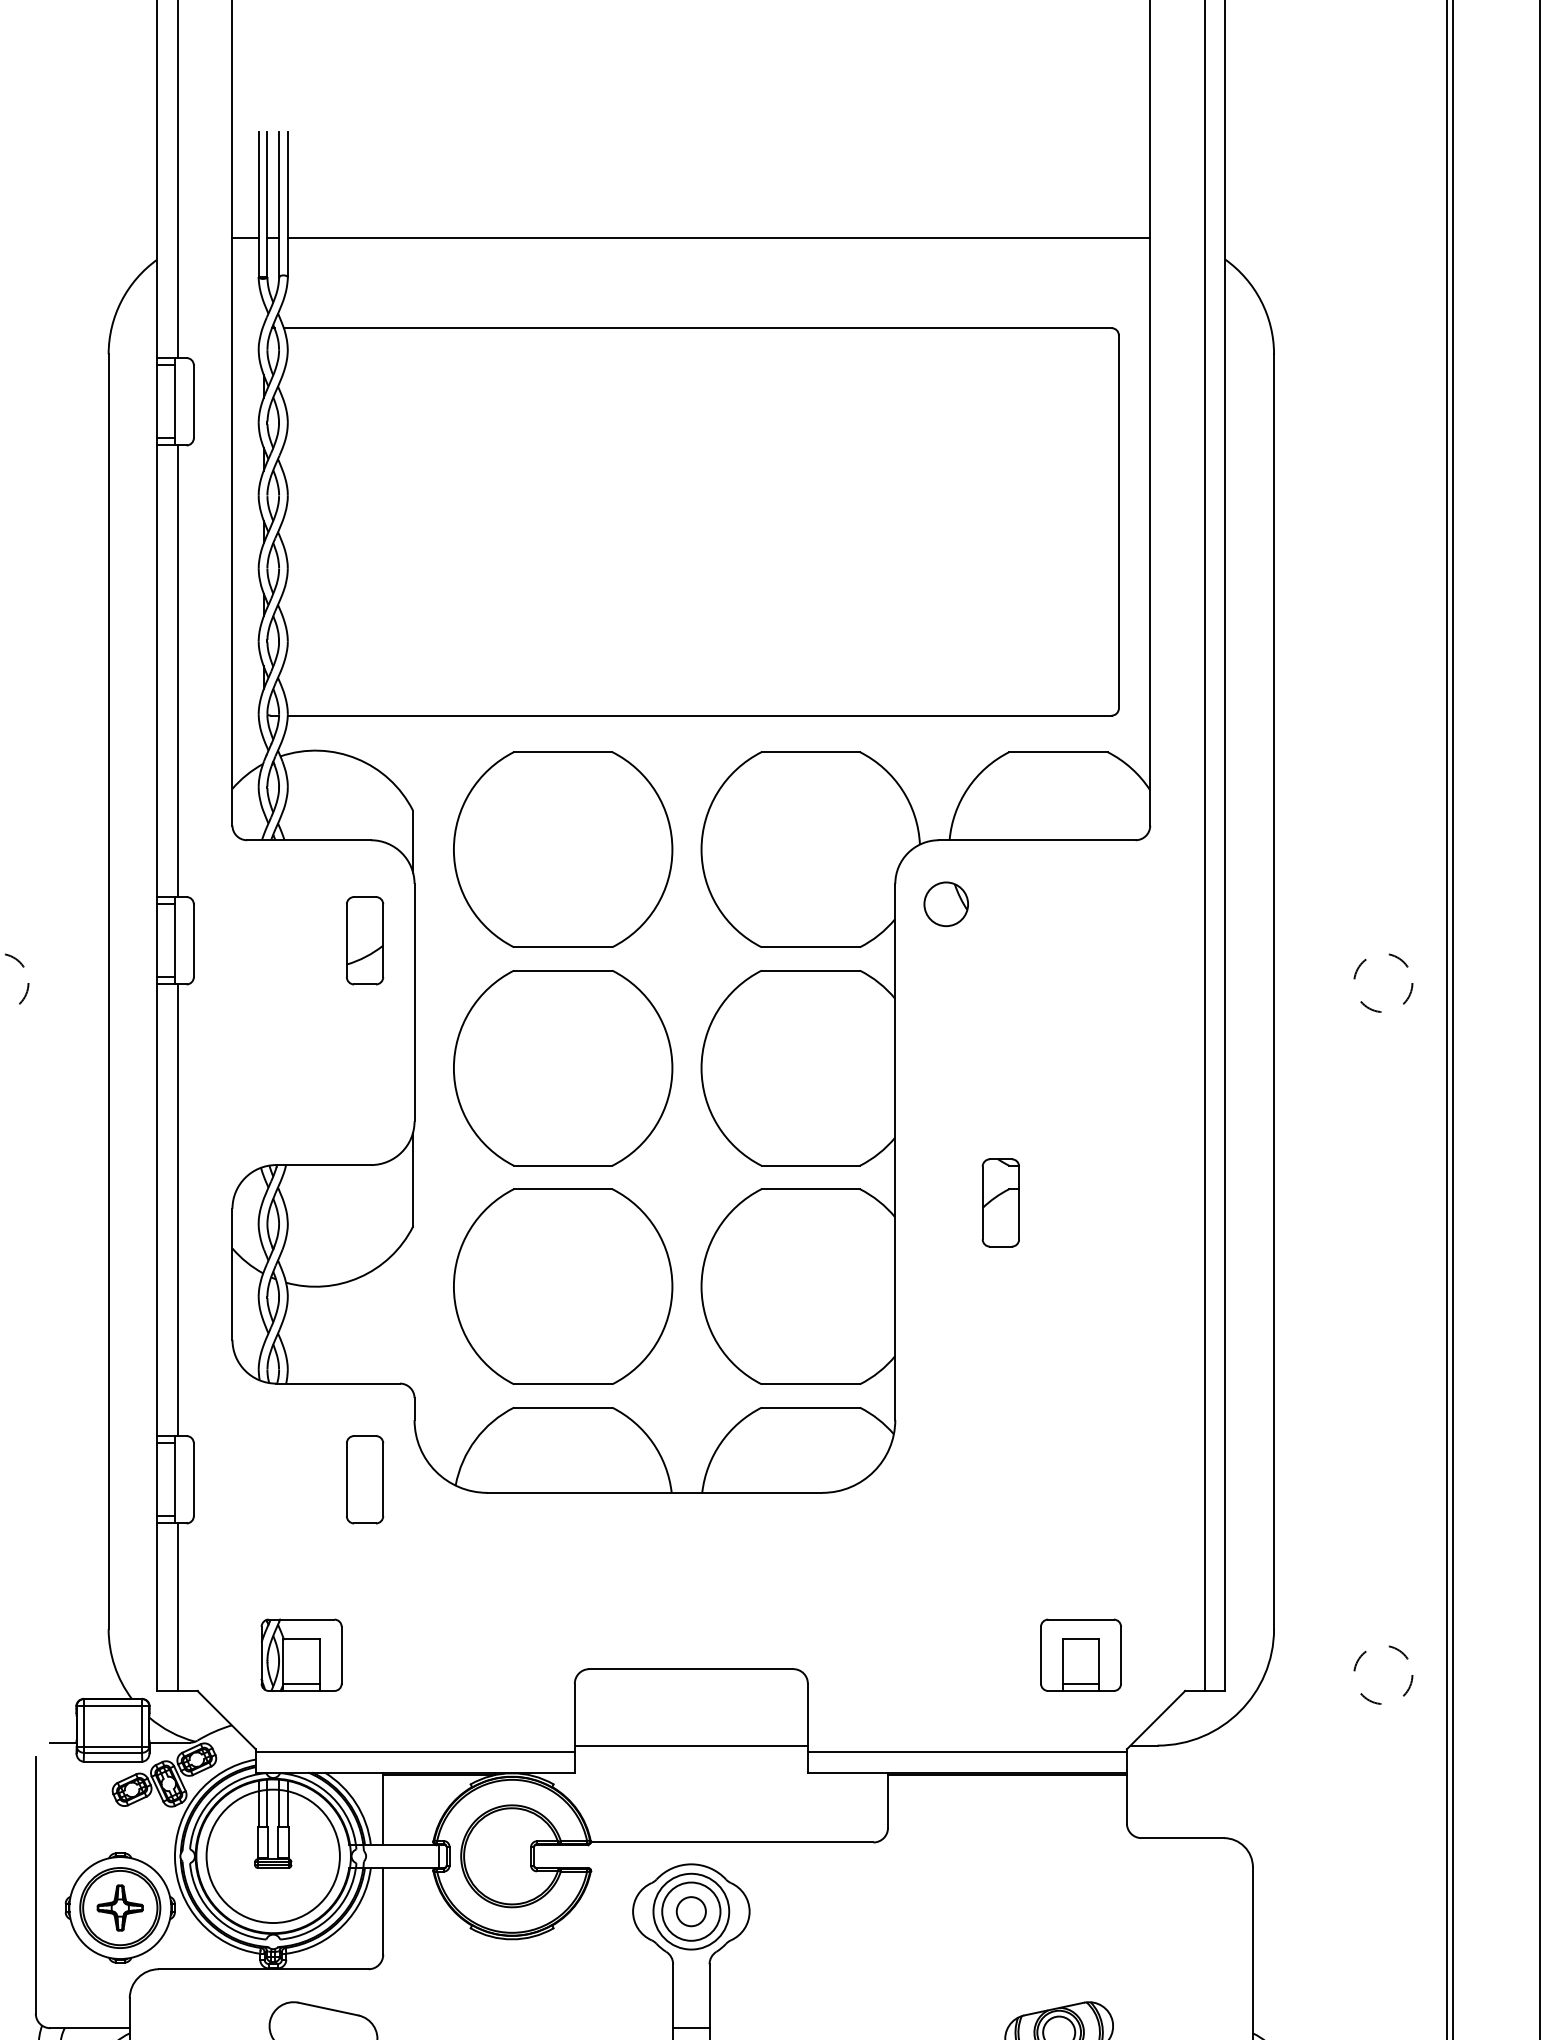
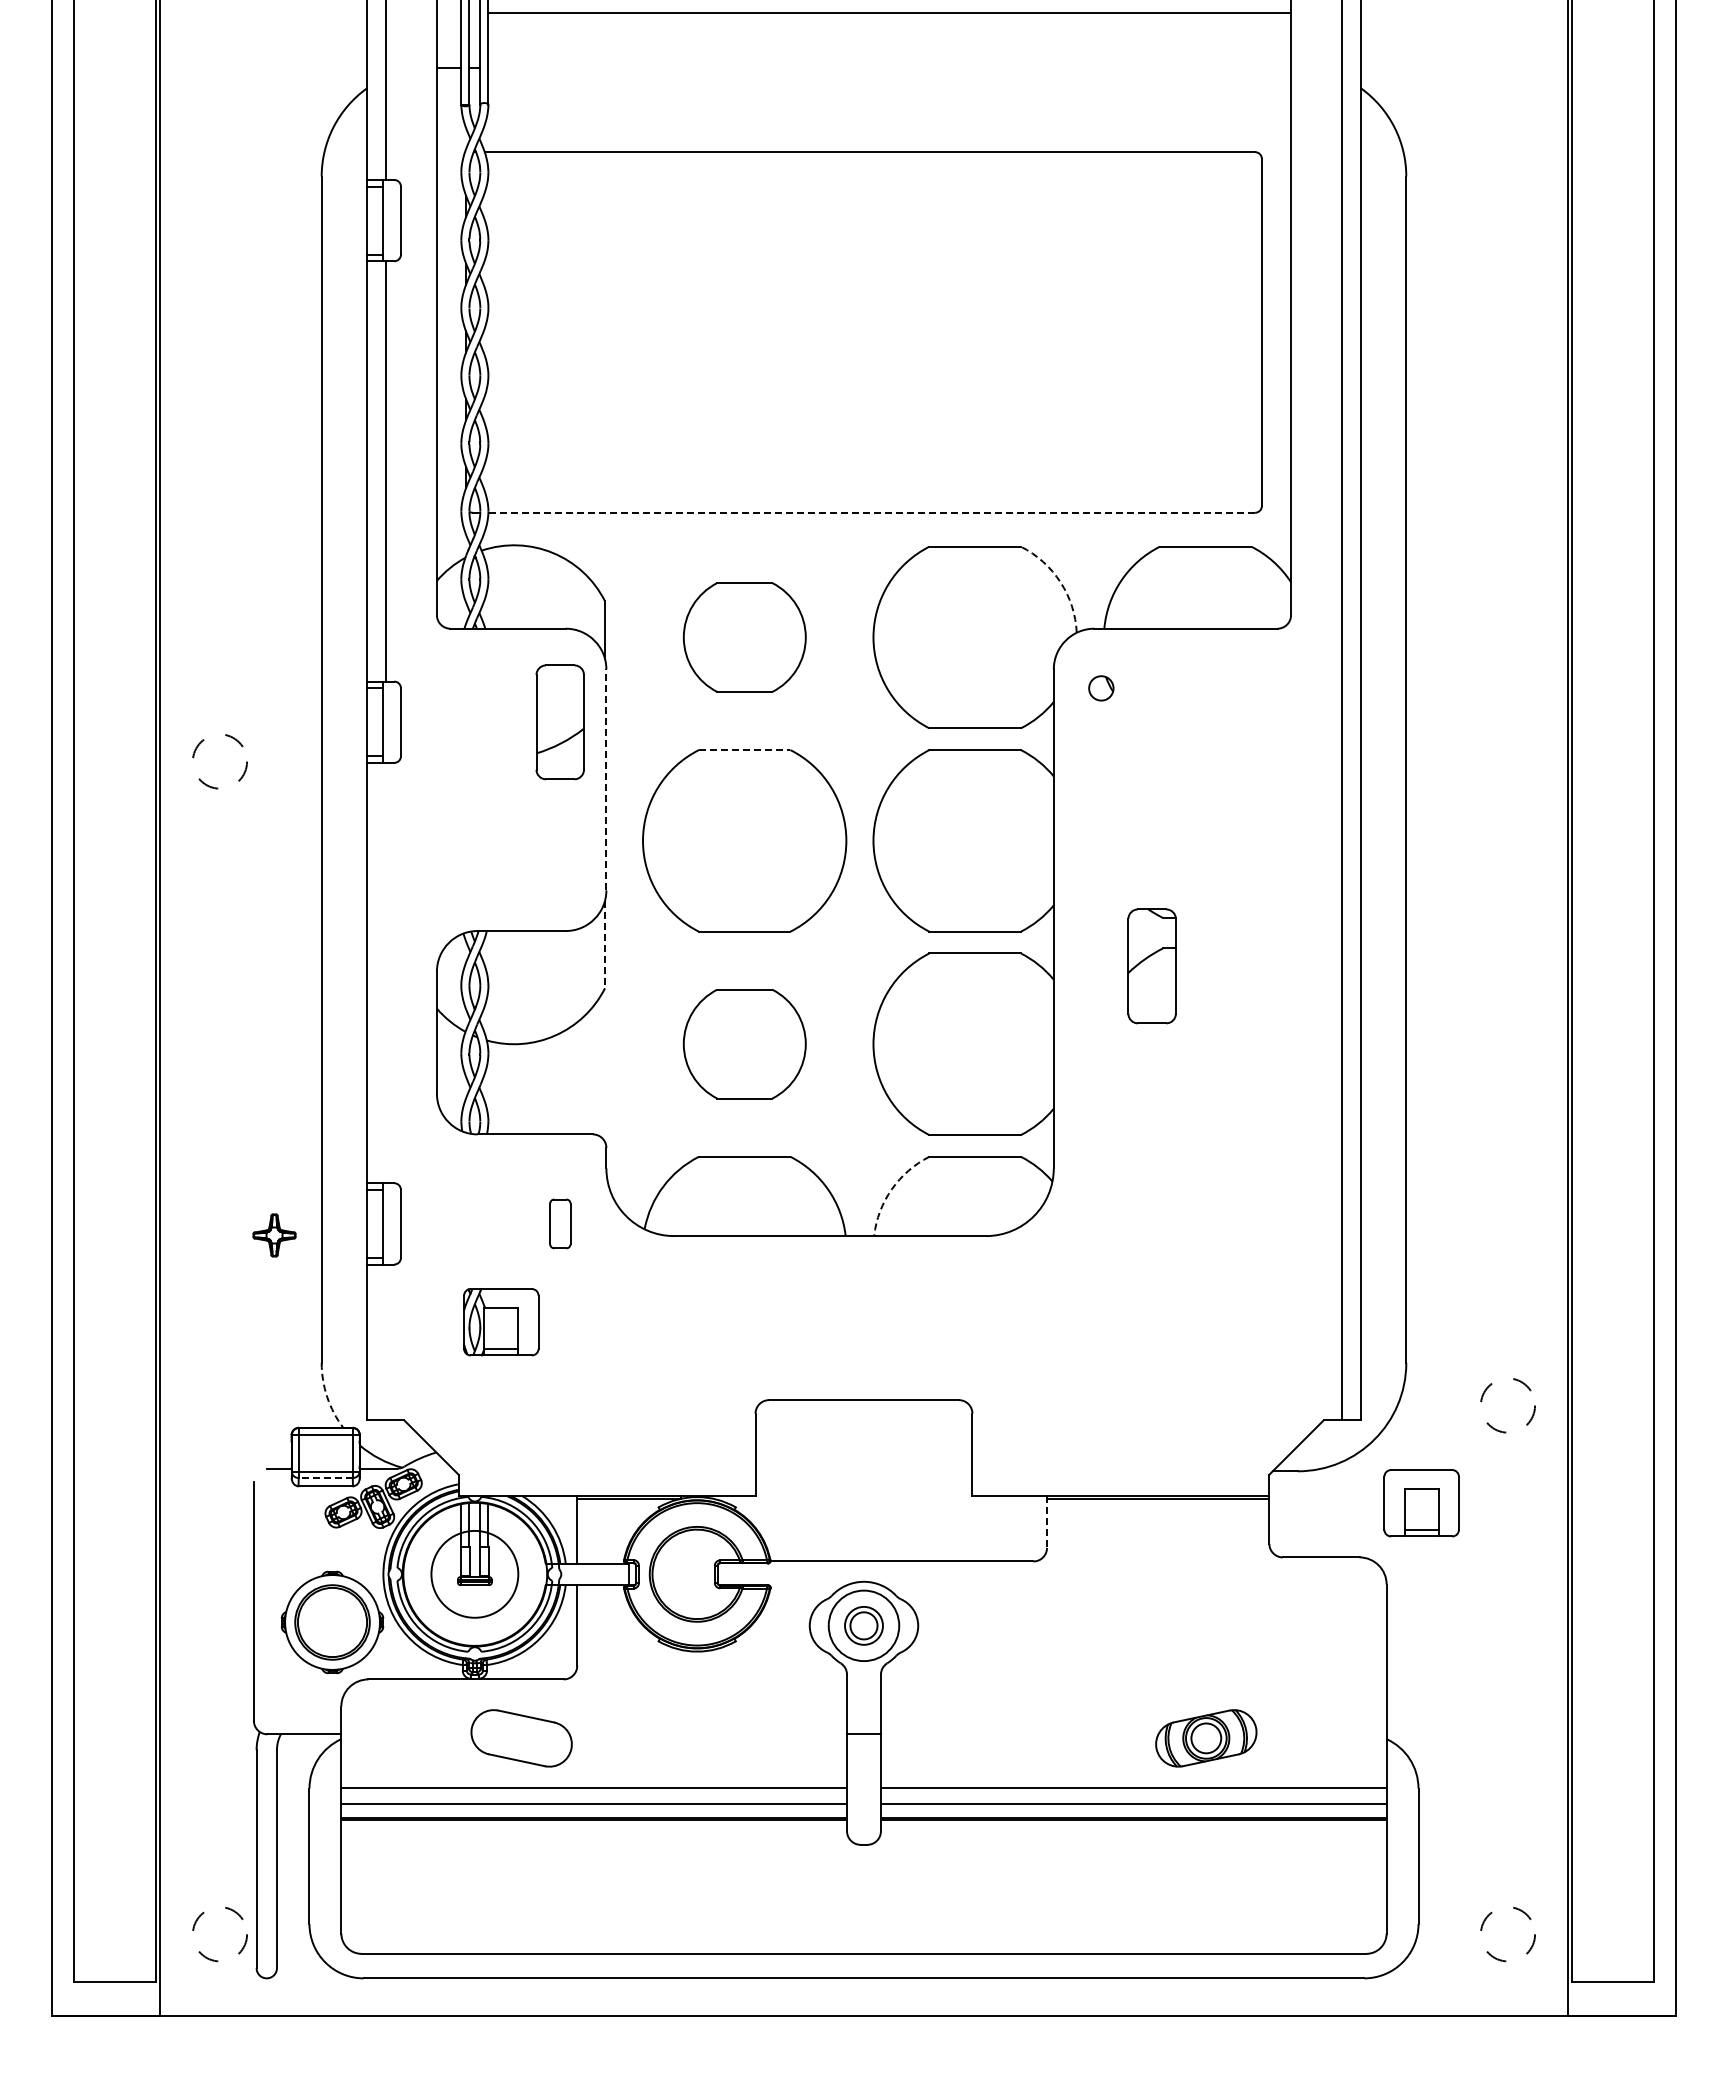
line: (718, 238) -> (889, 13), moved
line: (699, 715) -> (871, 512), solid -> dashed
arc: (902, 790) -> (1060, 582), solid -> dashed
part: (562, 849) -> (744, 637), size x0.6
part: (946, 904) -> (1101, 688), size x0.6
part: (365, 939) -> (560, 721), size x1.4
line: (562, 971) -> (744, 750), solid -> dashed
circle: (1382, 982) -> (1507, 761), removed
line: (414, 1002) -> (606, 779), solid -> dashed
line: (413, 1179) -> (605, 944), solid -> dashed
part: (1000, 1202) -> (1151, 965), size x1.4
line: (178, 1209) -> (386, 972), removed
part: (562, 1285) -> (744, 1043), size x0.6
arc: (720, 1442) -> (891, 1189), solid -> dashed
part: (365, 1479) -> (560, 1223), size x0.6
line: (178, 1607) -> (386, 1342), removed
part: (301, 1655) -> (501, 1322), moved
part: (1080, 1655) -> (1421, 1503), moved
arc: (114, 1666) -> (327, 1397), solid -> dashed
line: (690, 1745) -> (863, 1471), removed
line: (414, 1752) -> (606, 1477), removed
line: (966, 1752) -> (1120, 1477), removed
line: (112, 1753) -> (325, 1478), solid -> dashed
line: (888, 1800) -> (1047, 1522), solid -> dashed
circle: (272, 1856) -> (474, 1574), size x0.7
part: (120, 1908) -> (274, 1235), moved
circle: (690, 1911) -> (863, 1625), size x0.7

